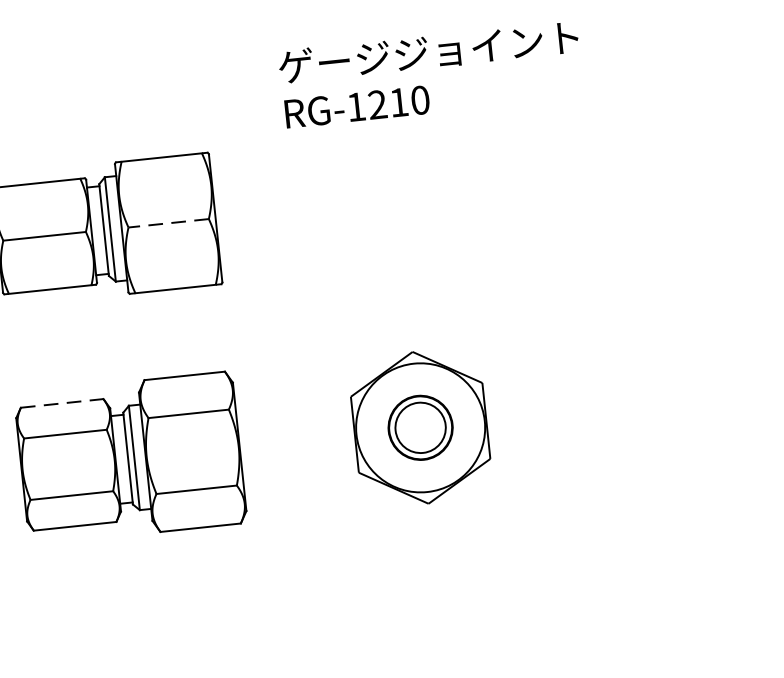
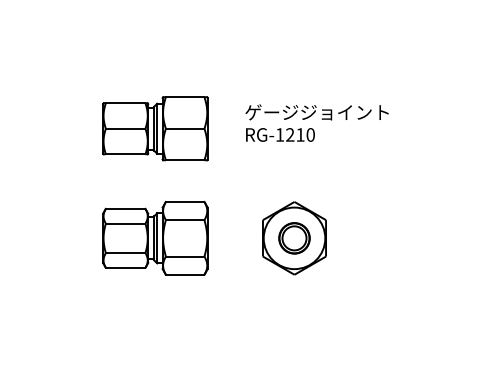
text: (429, 73) -> (316, 122), moved
line: (167, 222) -> (184, 128), dashed -> solid
line: (61, 402) -> (125, 208), dashed -> solid

